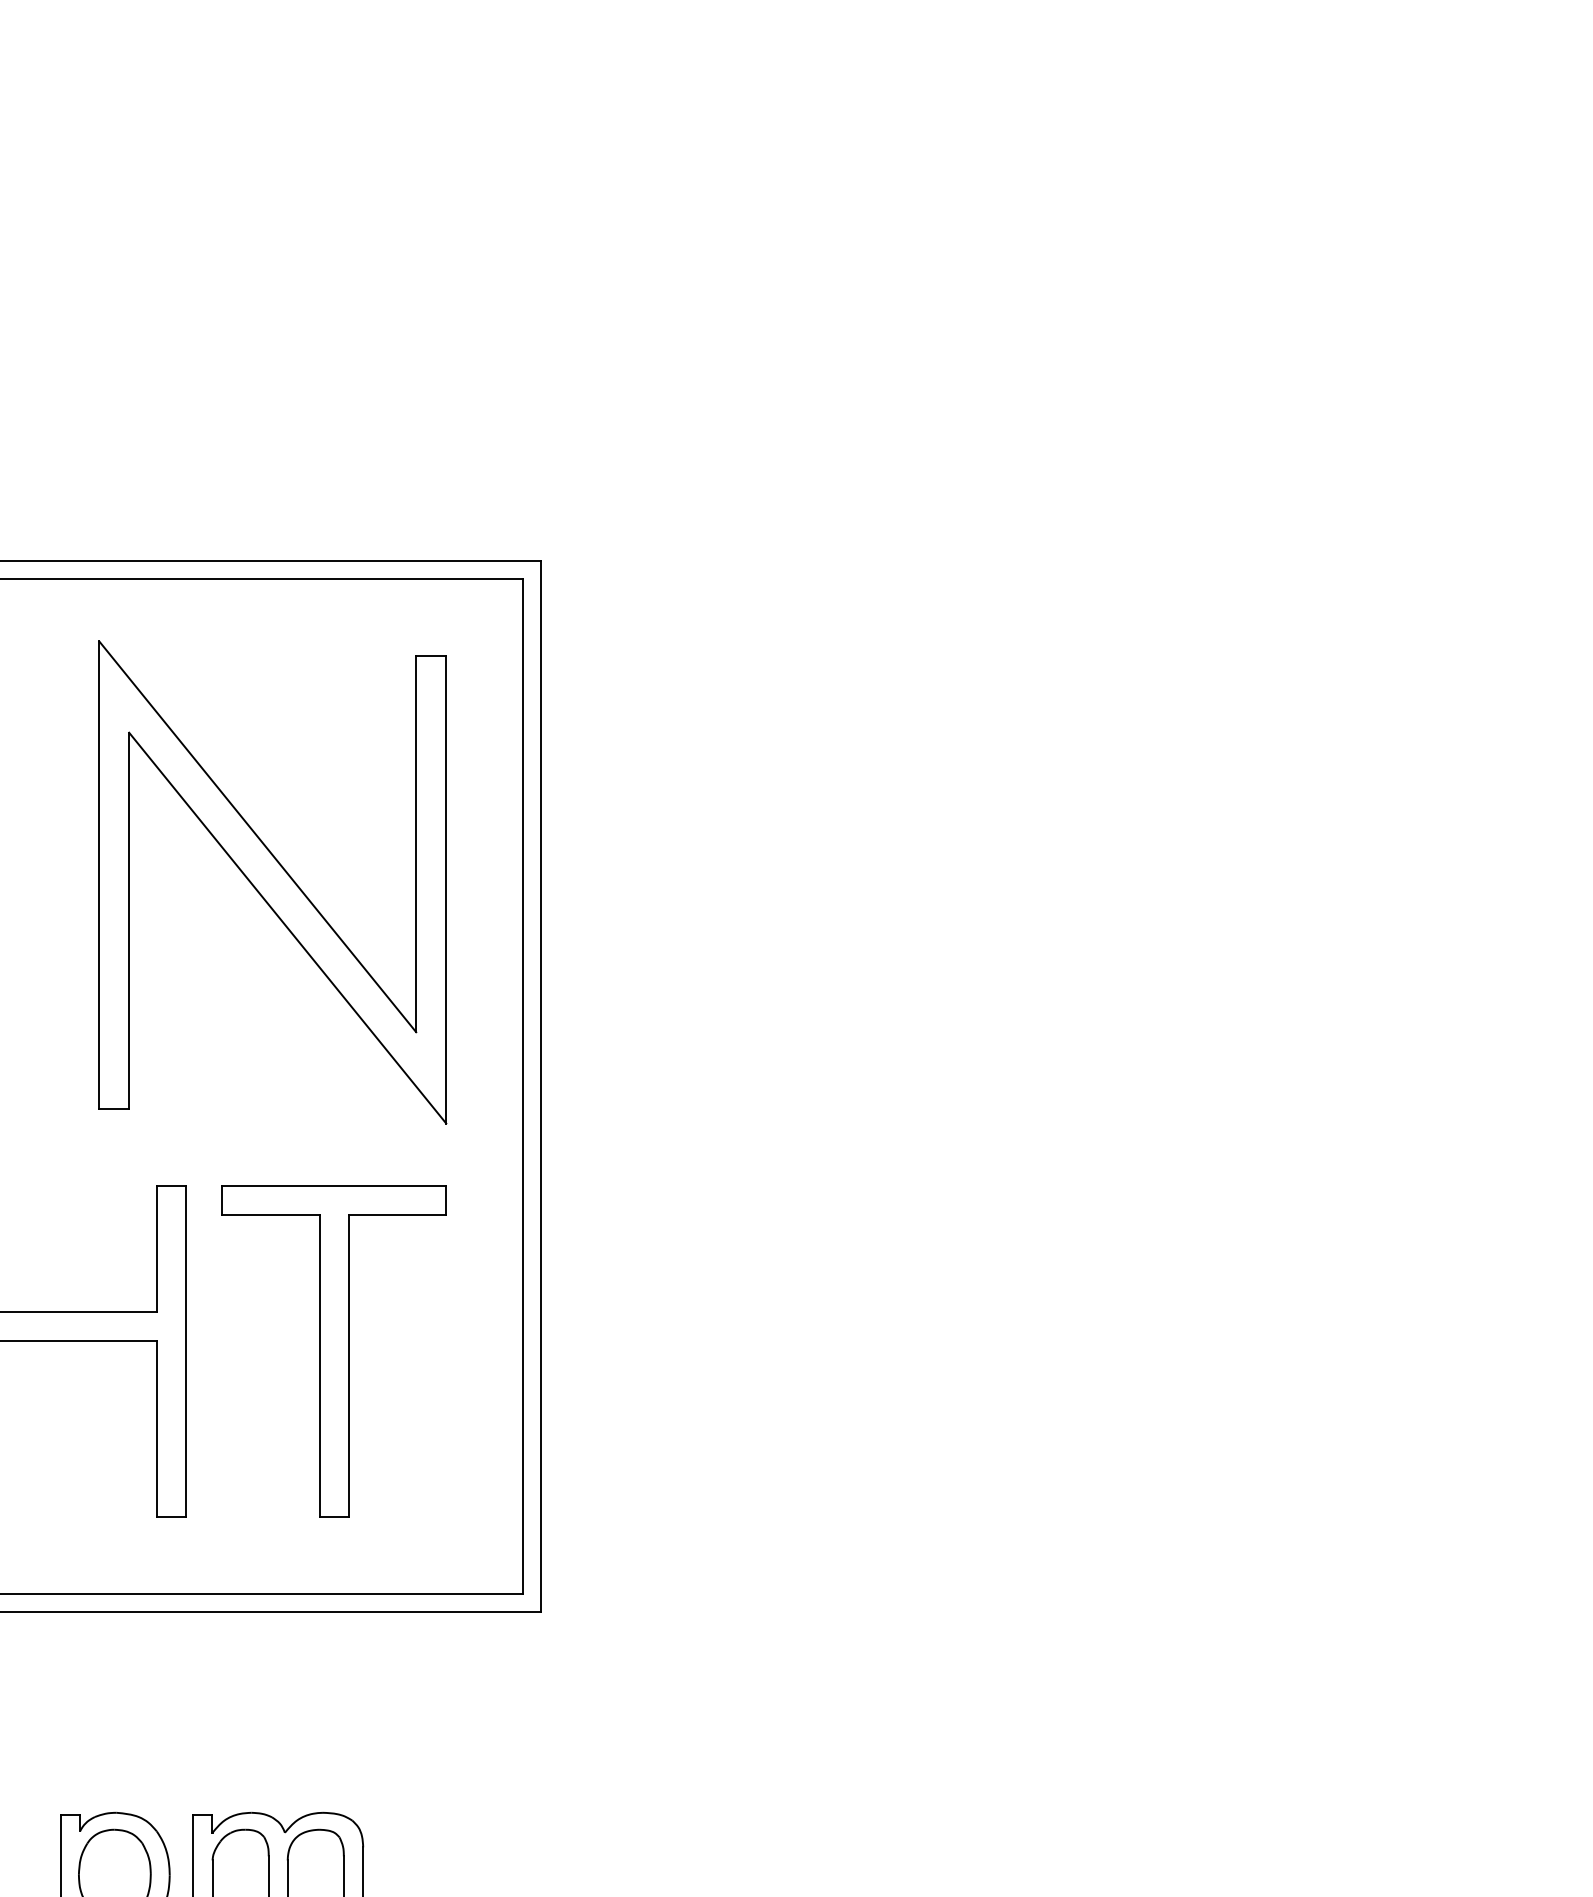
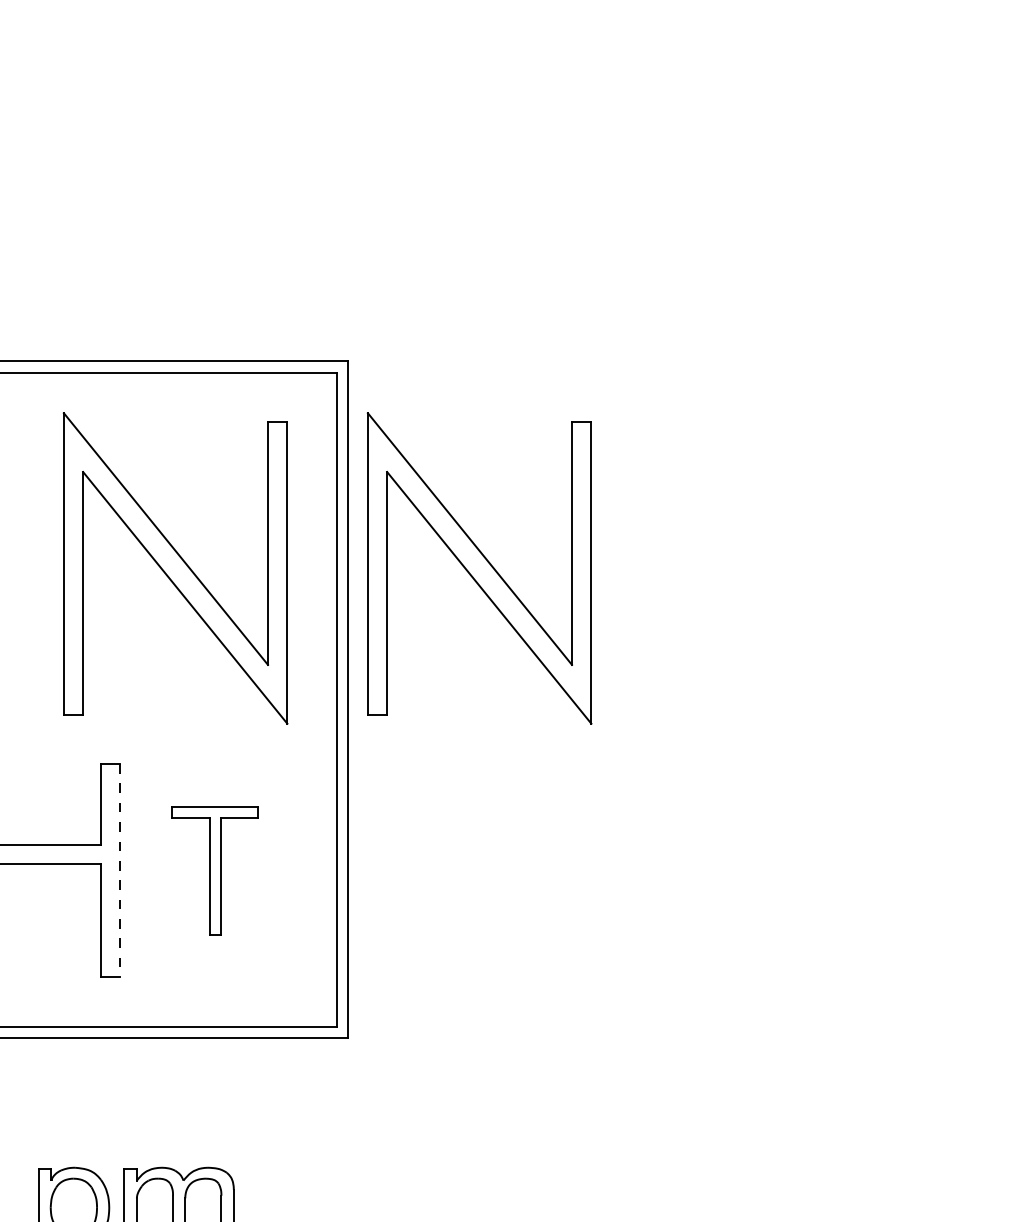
part: (744, 882) -> (479, 568), added
line: (185, 1351) -> (119, 870), solid -> dashed
part: (333, 1351) -> (214, 870), size x0.6

